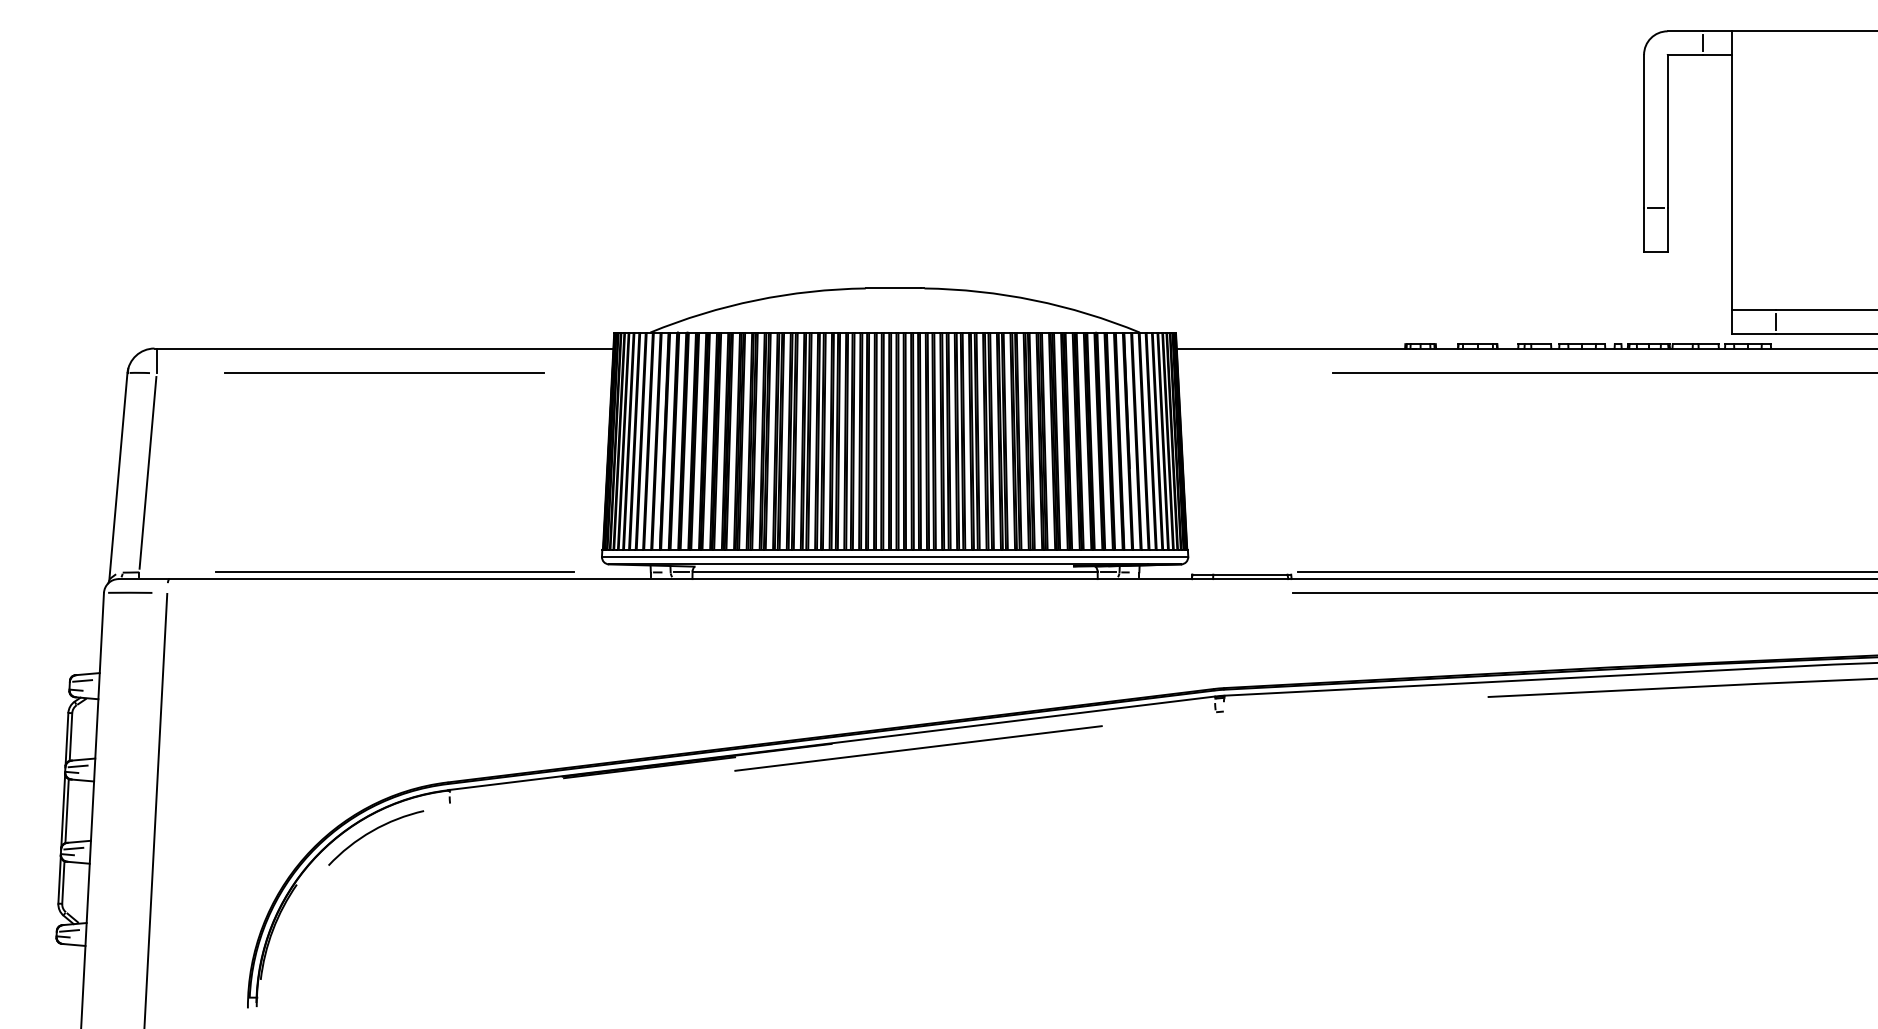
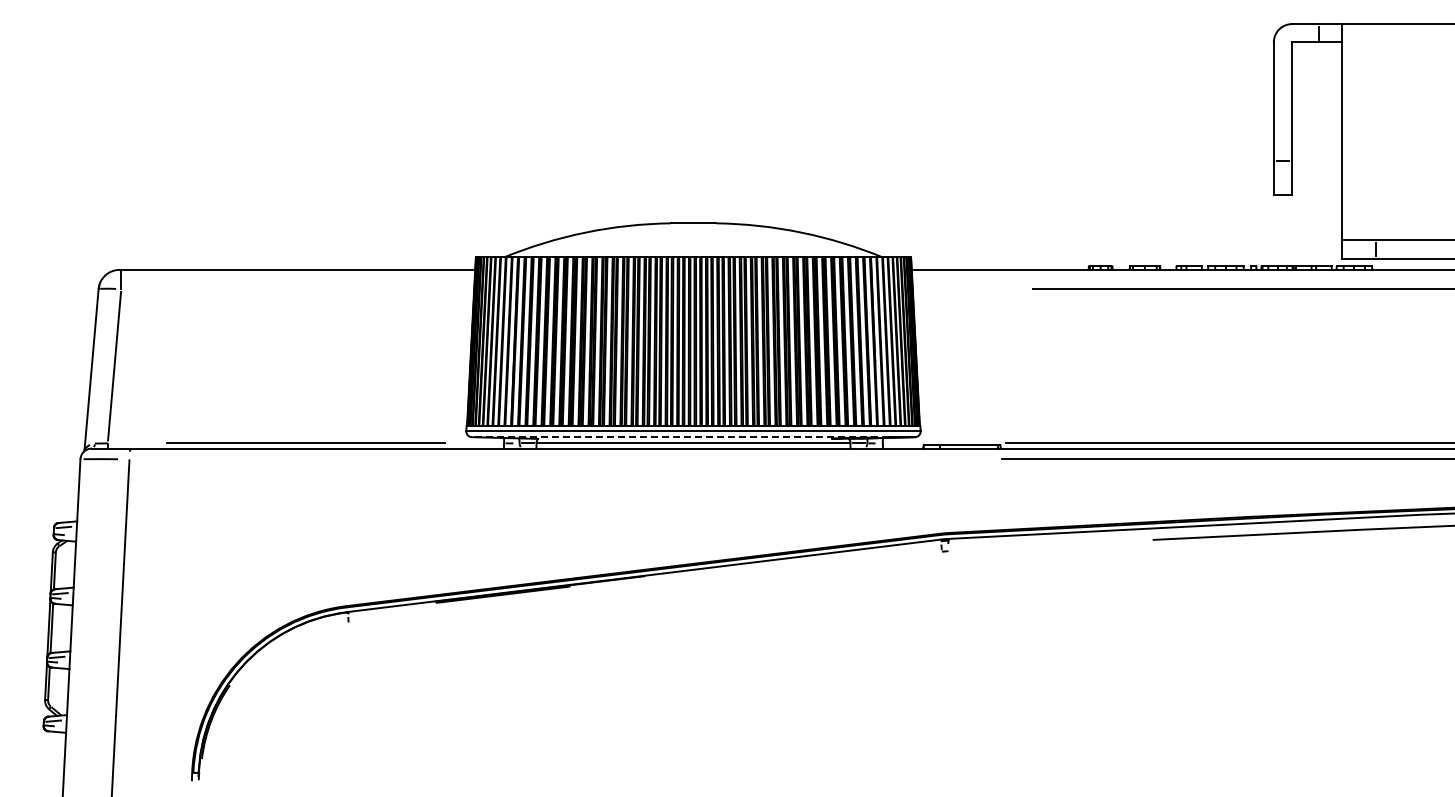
line: (384, 373) -> (297, 289), removed
line: (878, 564) -> (680, 437), solid -> dashed
line: (918, 748) -> (711, 579), removed
arc: (373, 831) -> (289, 644), removed

